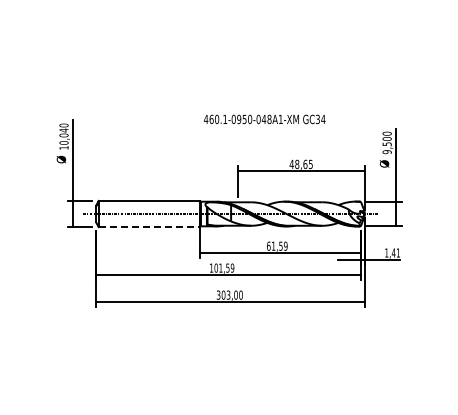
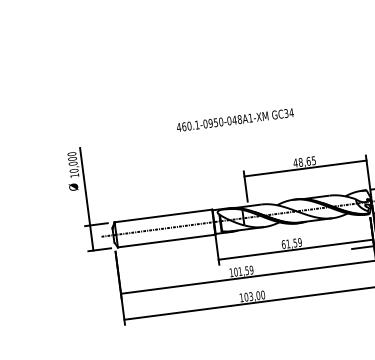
text: (264, 119) -> (235, 120), moved
text: (63, 130) -> (72, 158), 10,040 -> 10,000
line: (149, 227) -> (166, 241), dashed -> solid
text: (218, 294) -> (241, 297), 303,00 -> 103,00

